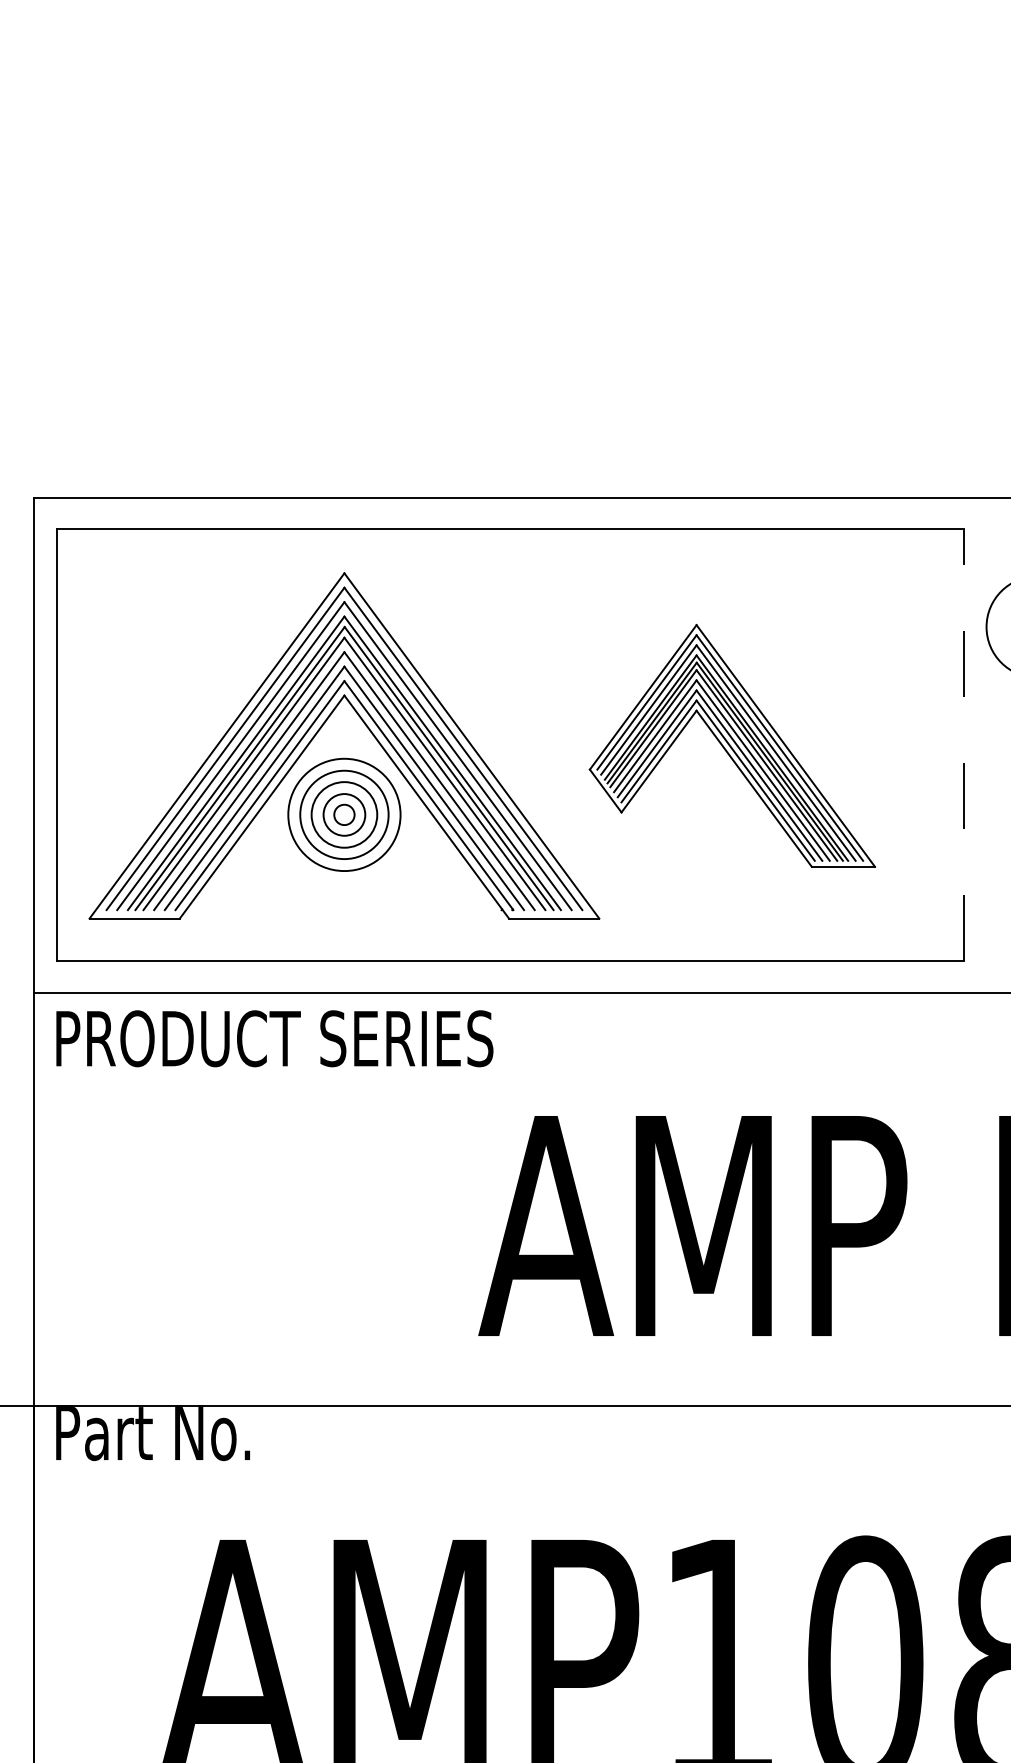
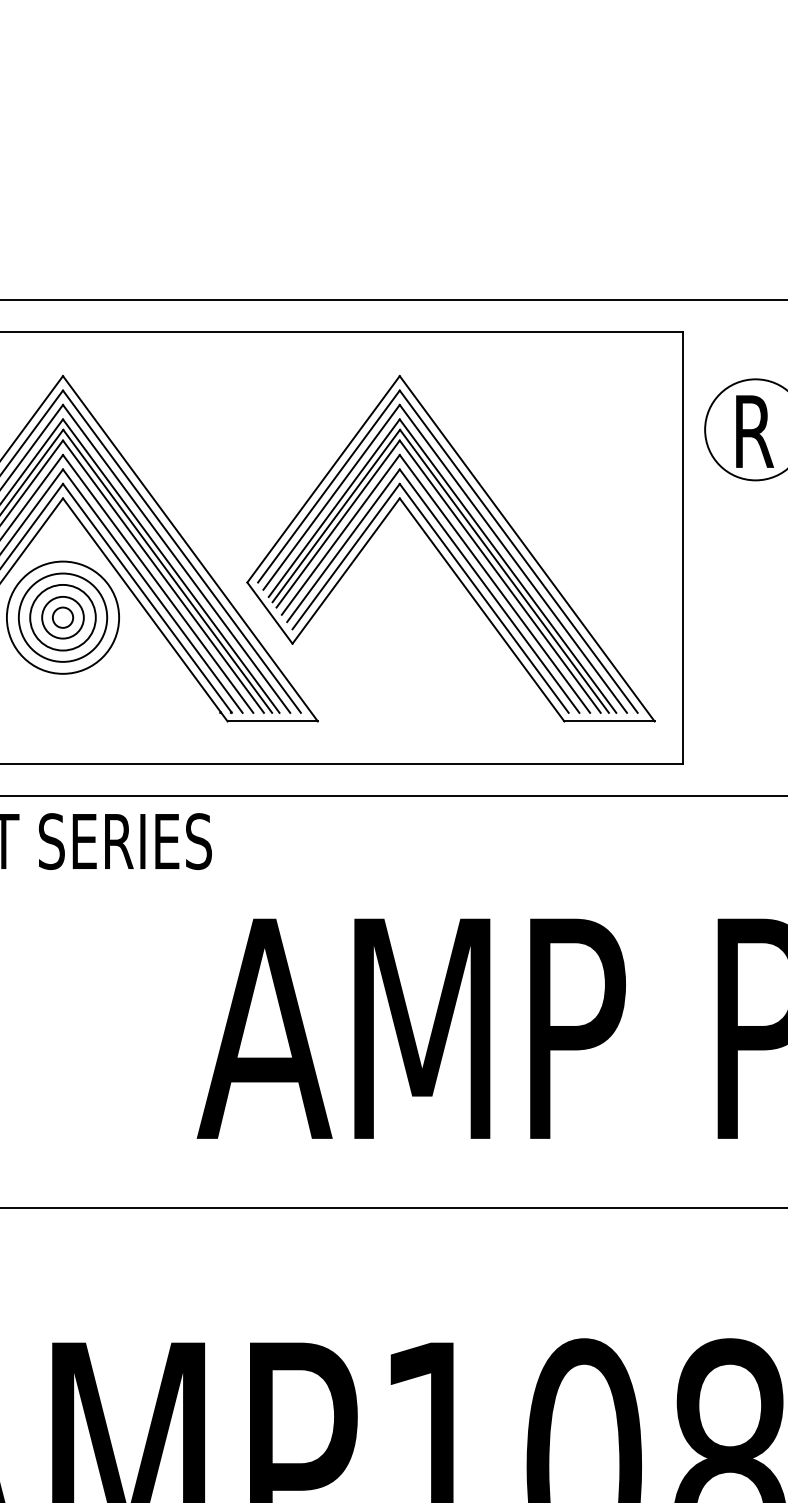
part: (732, 745) -> (451, 548), size x1.43
line: (964, 745) -> (683, 548), dashed -> solid

